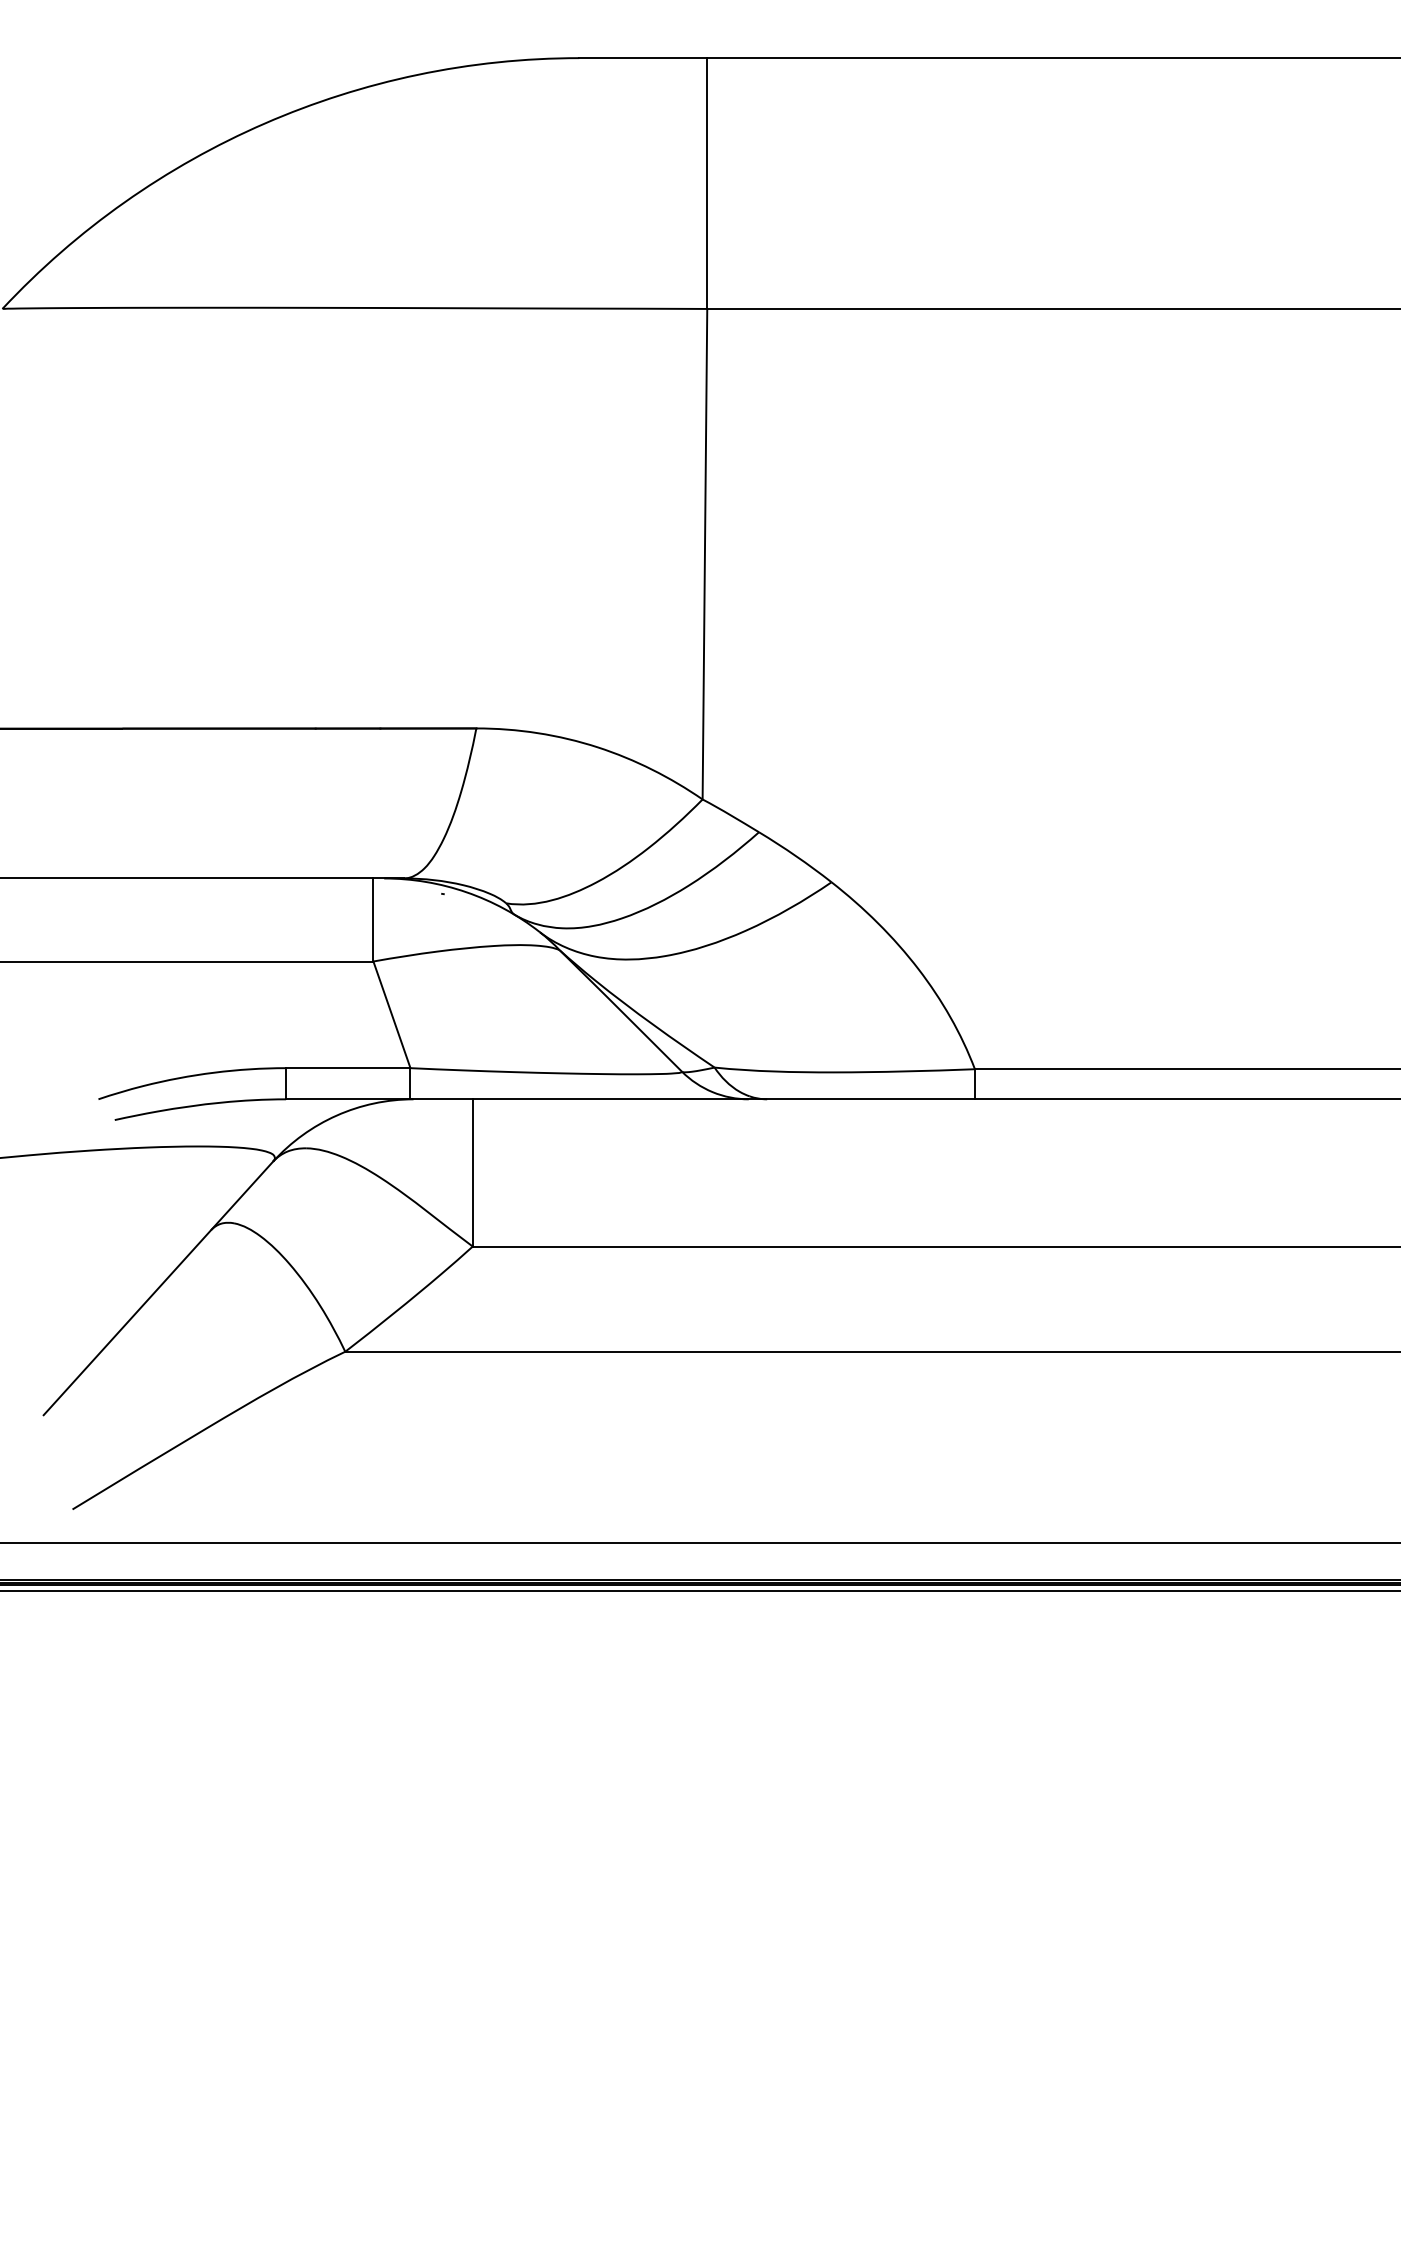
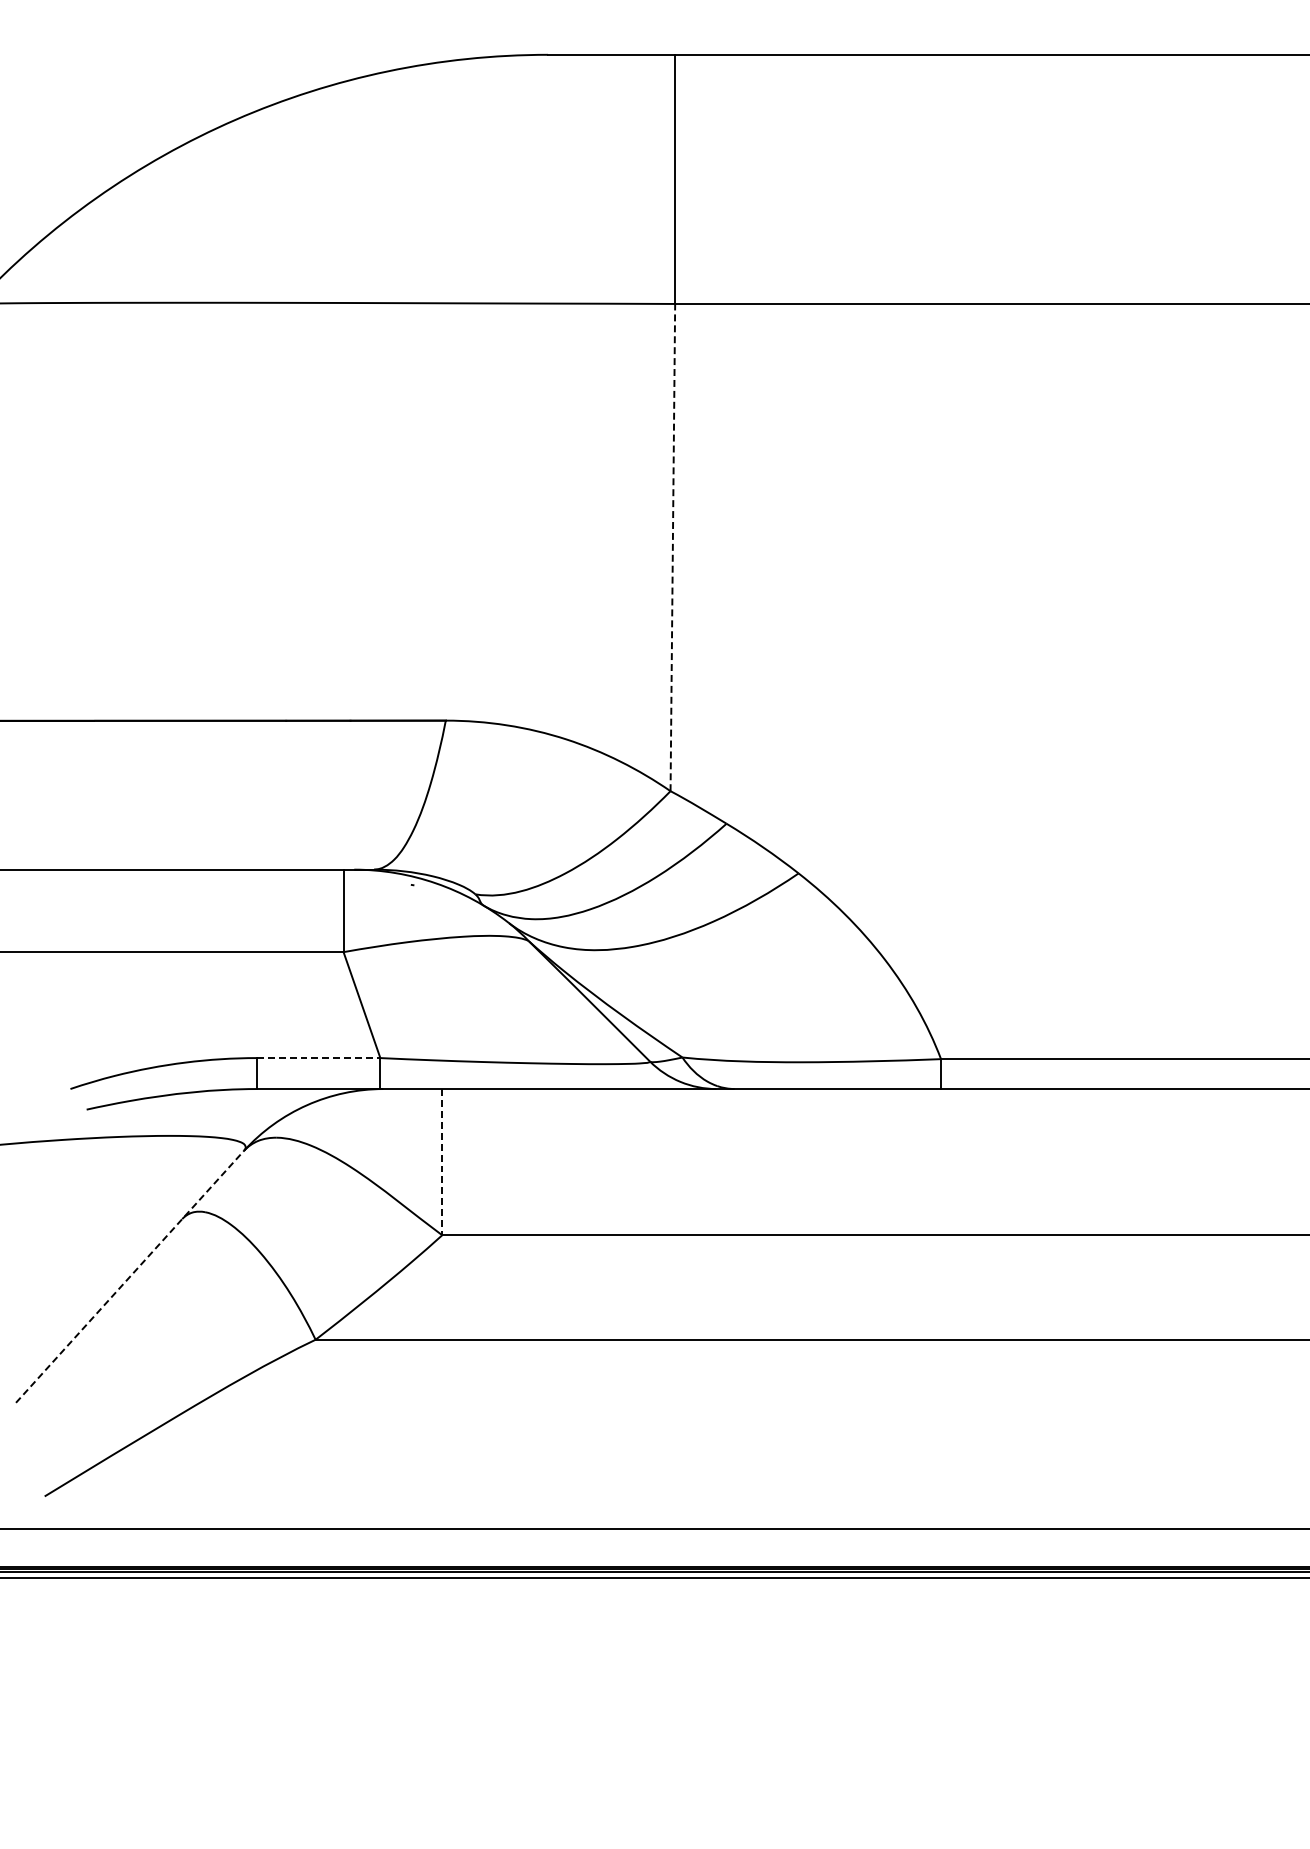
line: (704, 553) -> (672, 546), solid -> dashed
line: (348, 1068) -> (318, 1058), solid -> dashed
line: (472, 1172) -> (441, 1161), solid -> dashed
line: (158, 1288) -> (130, 1276), solid -> dashed

